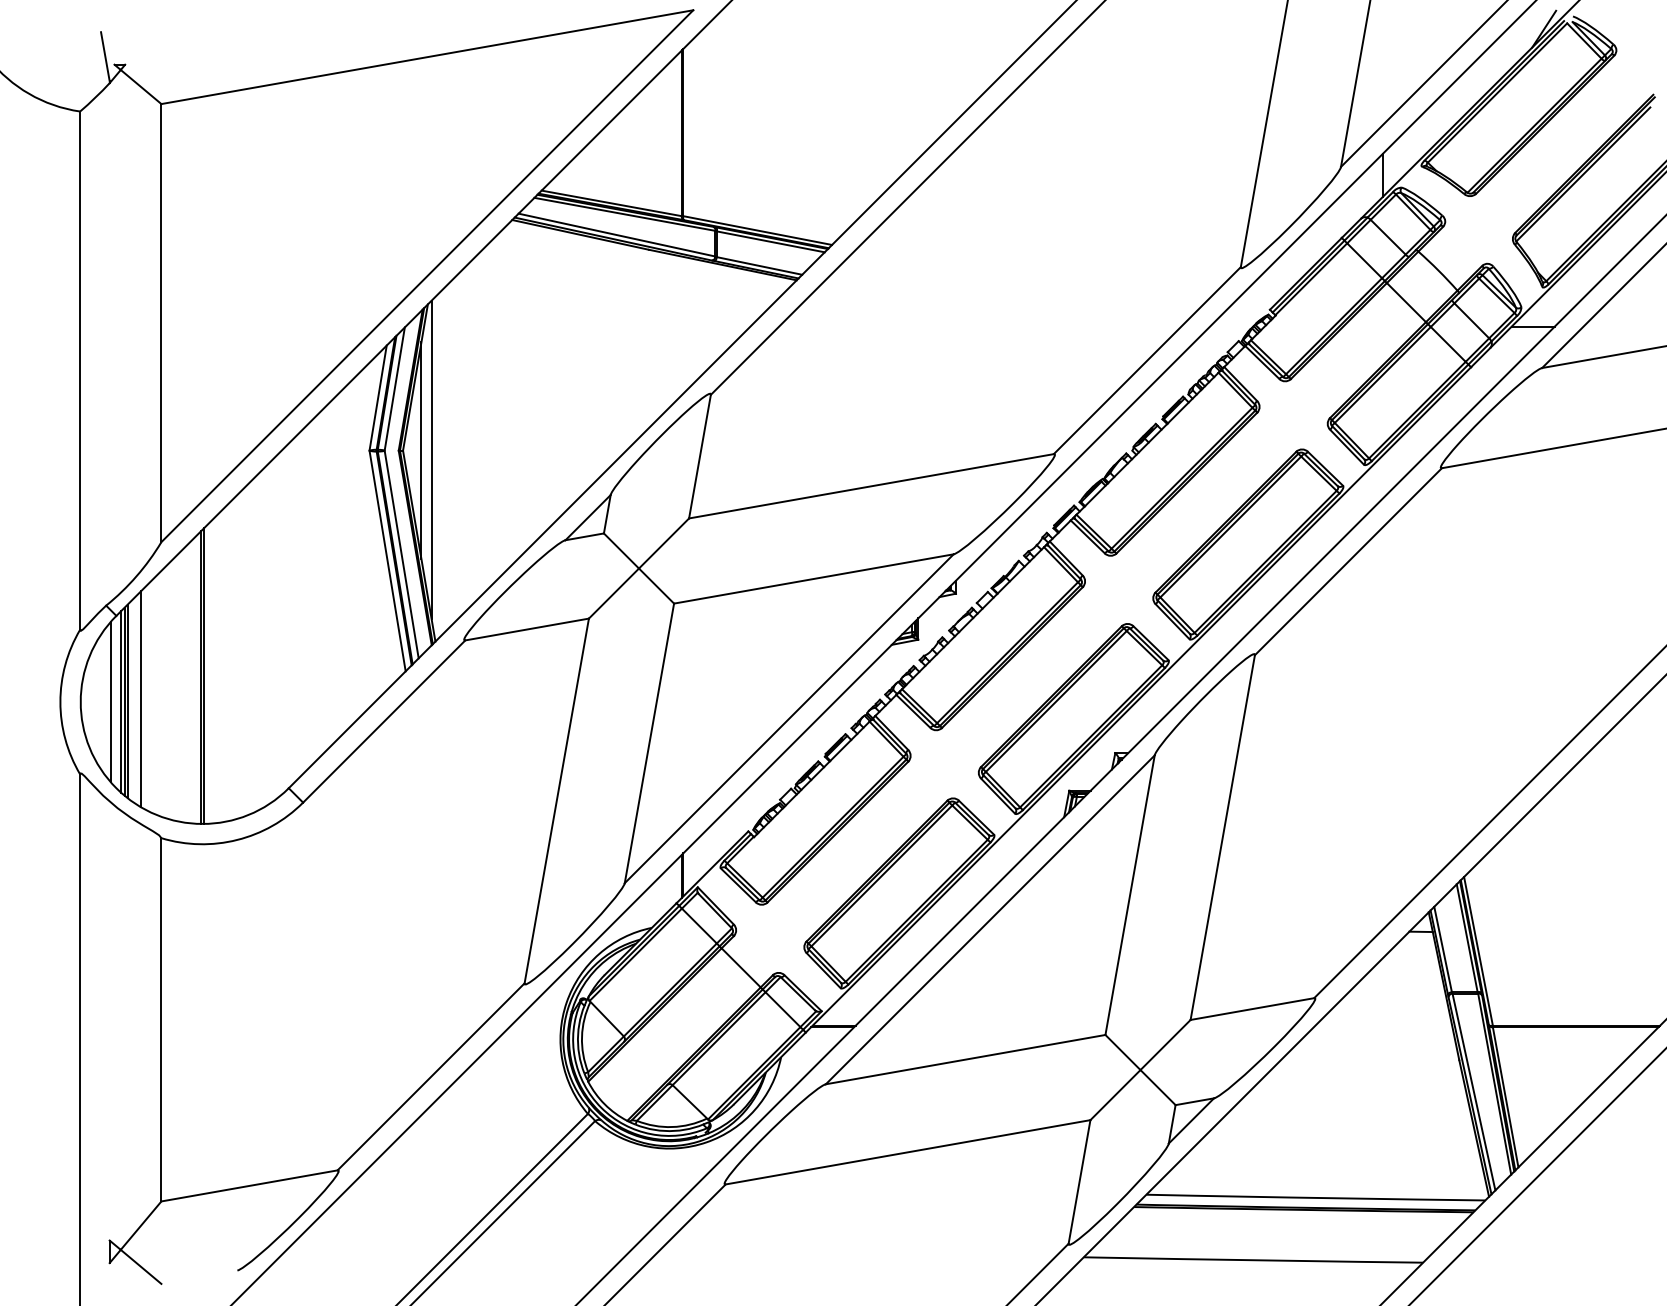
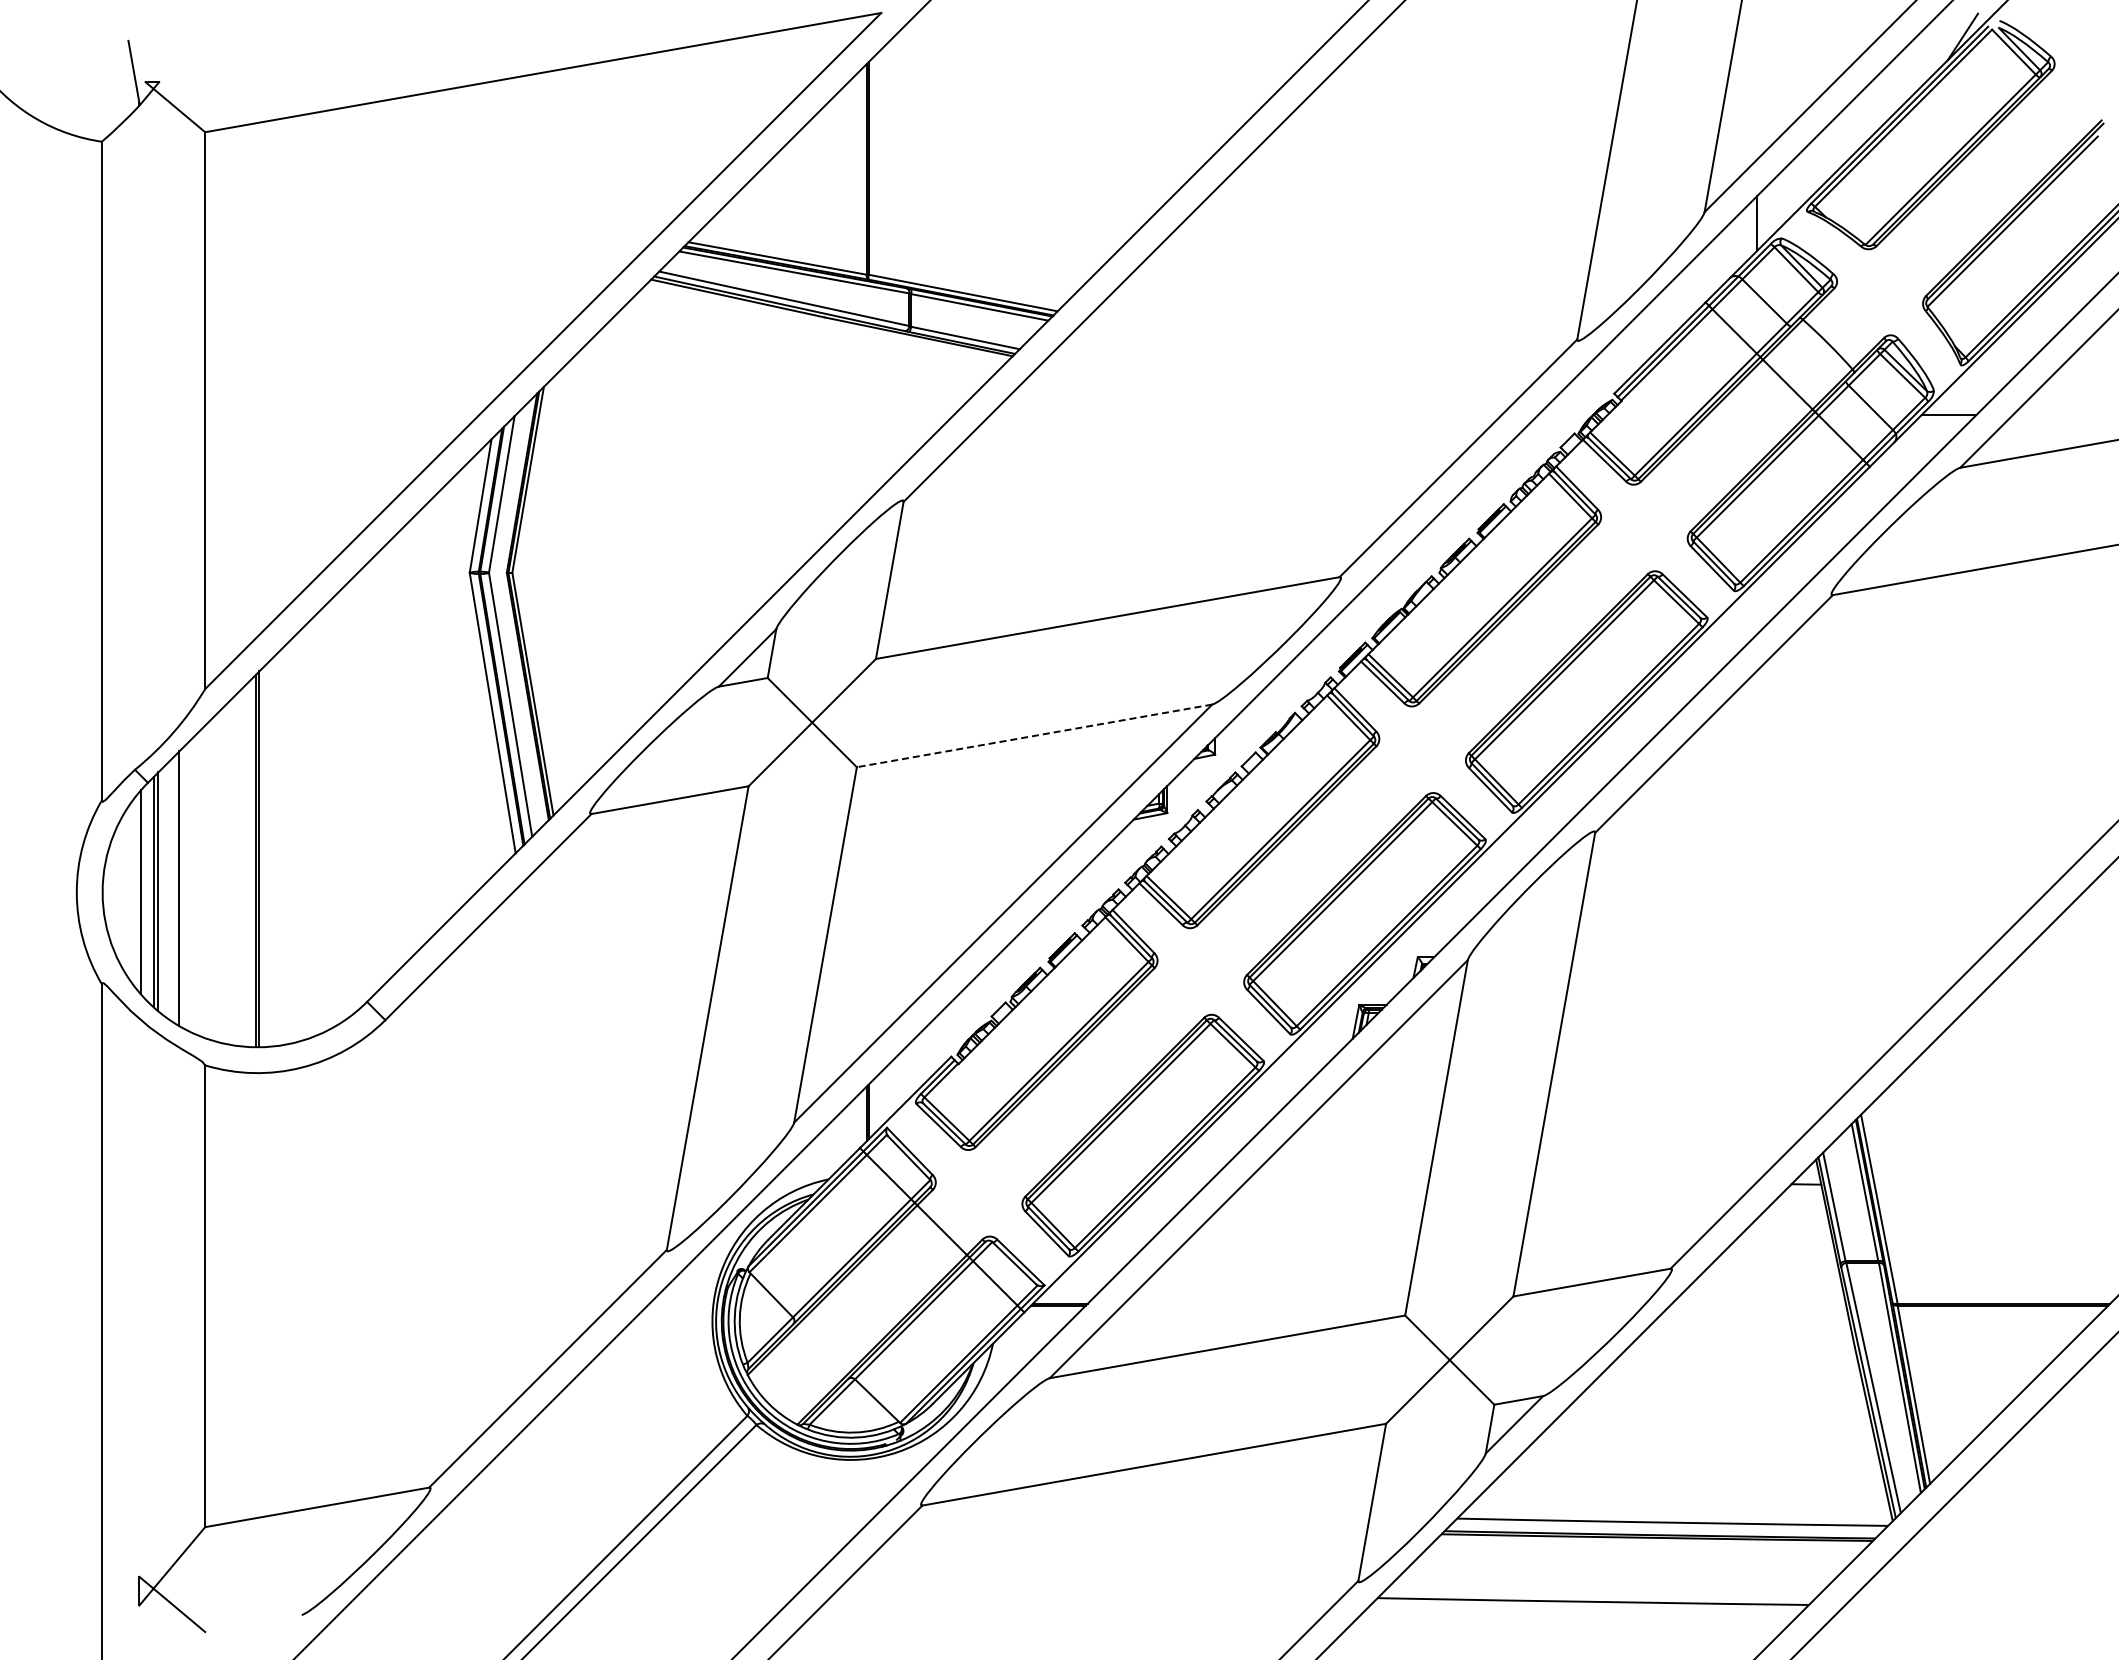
line: (421, 450) -> (535, 572), removed
line: (431, 459) -> (548, 584), removed
line: (813, 578) -> (1034, 735), solid -> dashed
line: (127, 701) -> (162, 891), removed

